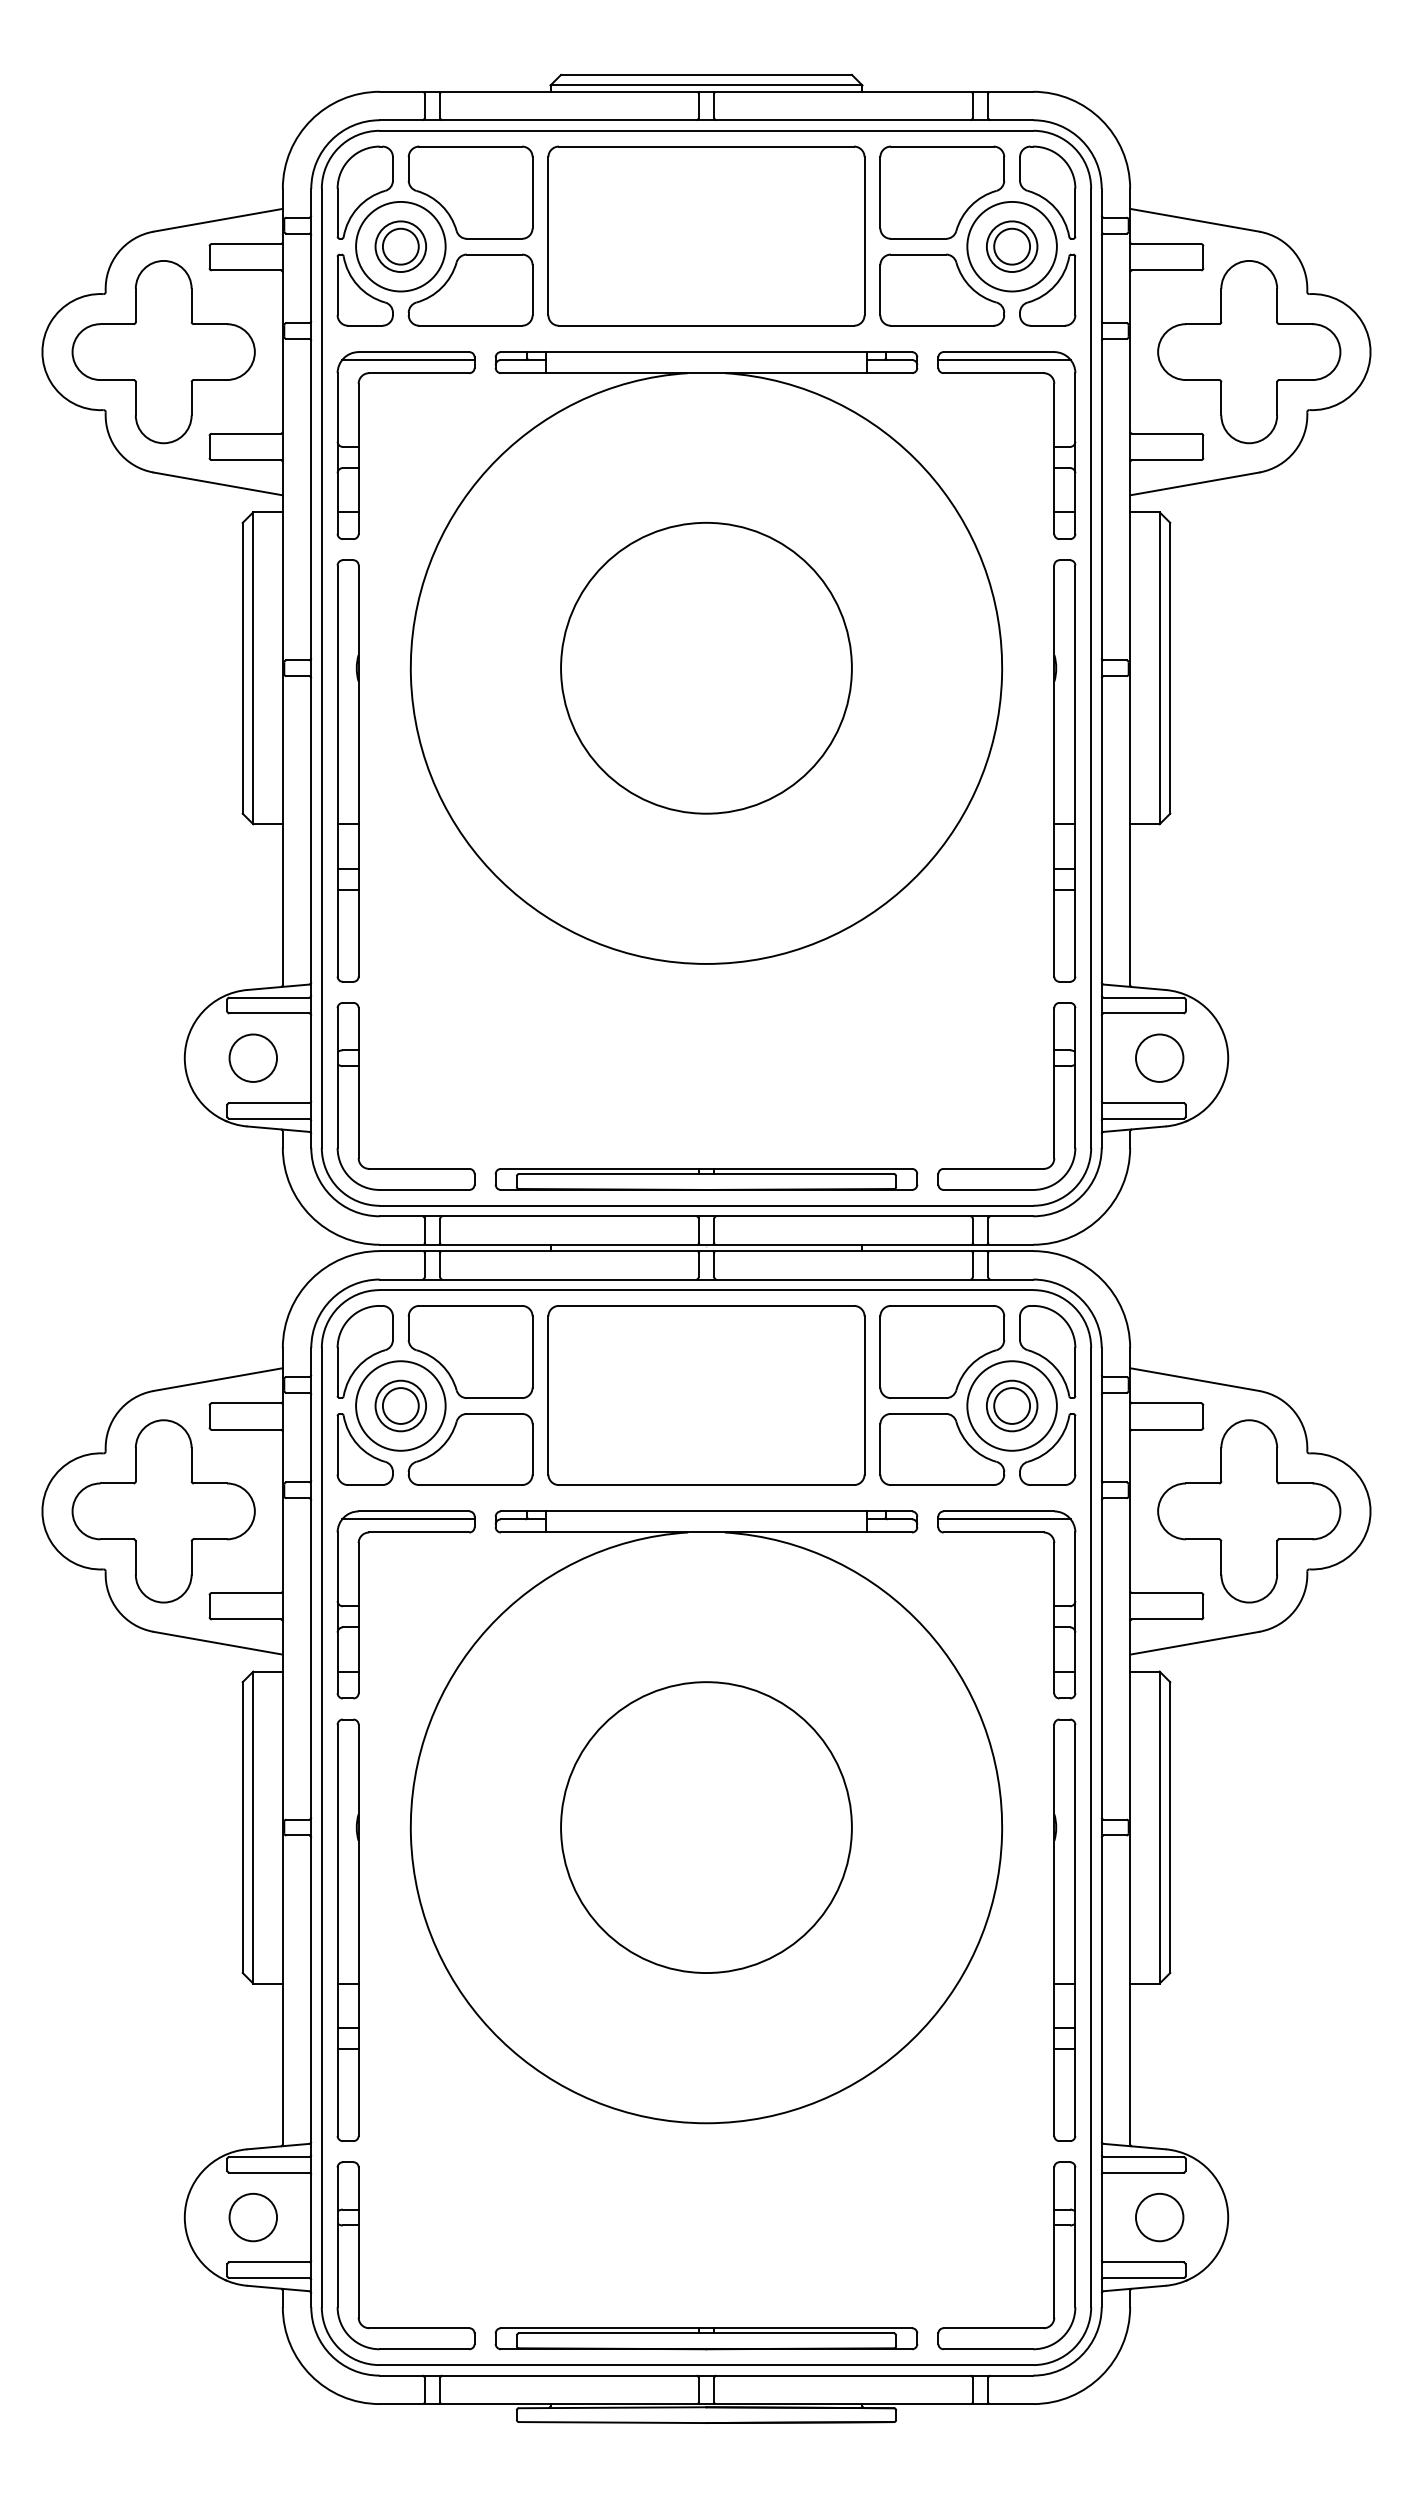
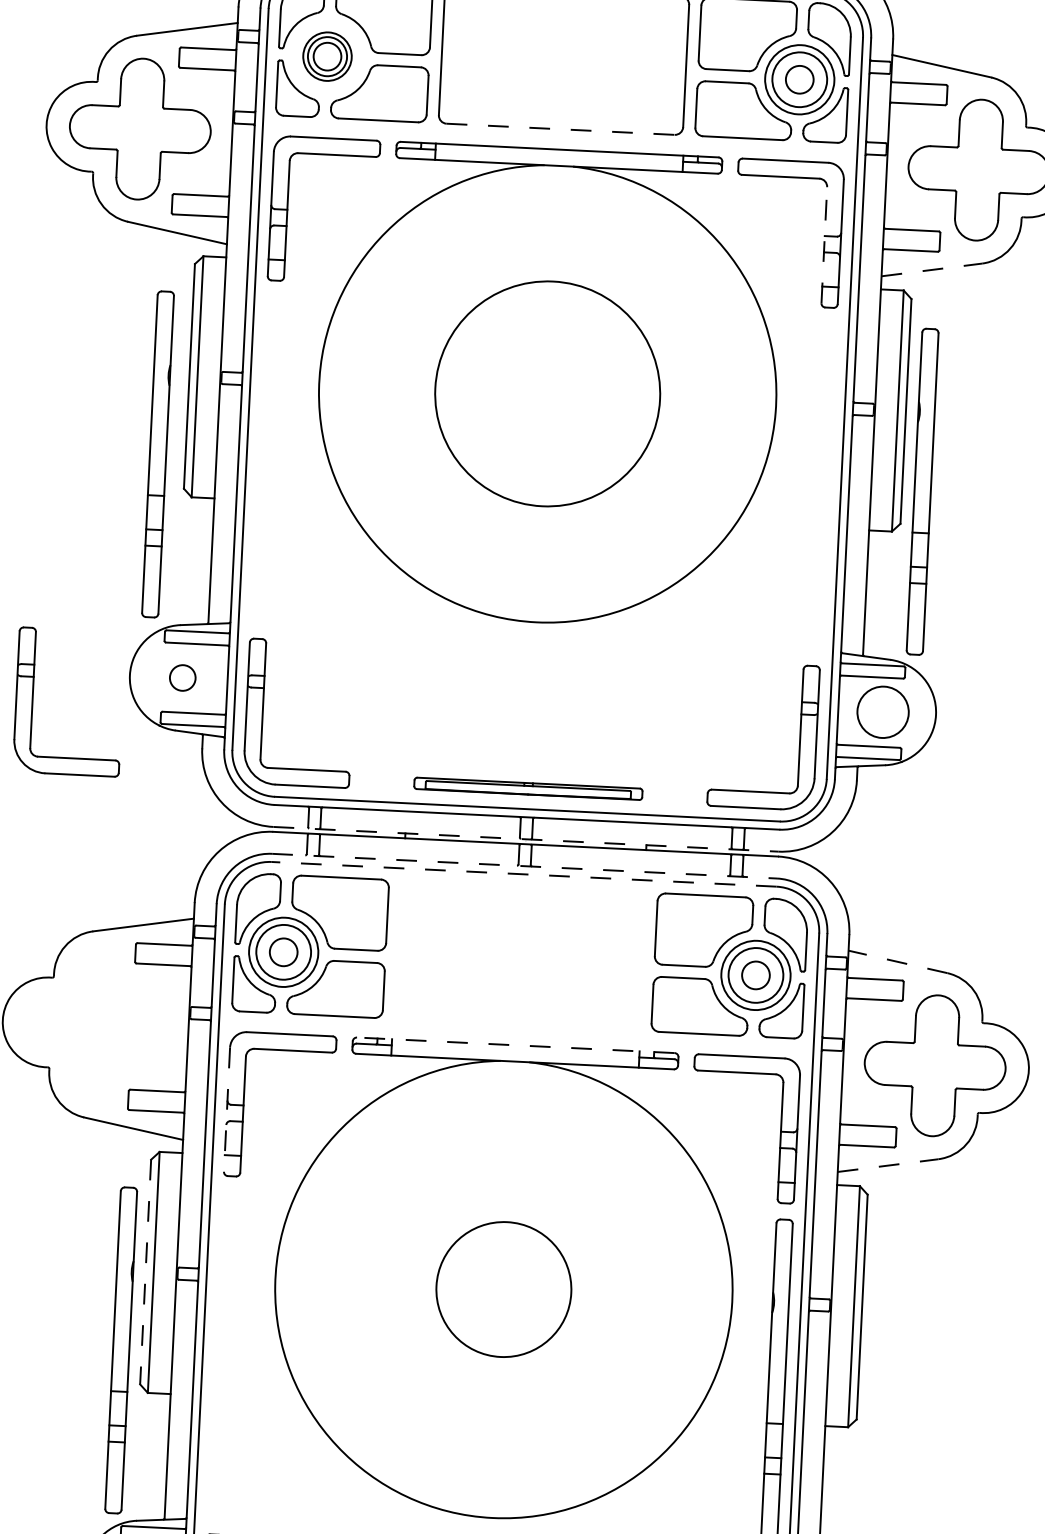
circle: (400, 246) -> (327, 56), size x0.7
circle: (1011, 246) -> (799, 79), size x1.4
line: (706, 325) -> (560, 129), solid -> dashed
line: (408, 360) -> (329, 144), removed
line: (1004, 360) -> (789, 167), removed
line: (1054, 458) -> (824, 245), solid -> dashed
line: (1194, 483) -> (931, 269), solid -> dashed
part: (347, 770) -> (157, 454), moved
part: (1064, 770) -> (922, 491), moved
circle: (252, 1057) -> (182, 677), size x0.7
circle: (1159, 1057) -> (882, 711), size x1.4
part: (61, 1096) -> (33, 700), added
part: (706, 1179) -> (528, 788), size x0.7
line: (706, 1244) -> (525, 839), solid -> dashed
line: (706, 1279) -> (524, 866), solid -> dashed
line: (706, 1290) -> (524, 874), solid -> dashed
line: (1194, 1379) -> (897, 961), solid -> dashed
part: (706, 1395) -> (520, 955), removed
circle: (400, 1405) -> (283, 951), size x1.4
circle: (1011, 1405) -> (755, 975), size x1.4
part: (163, 1511) -> (96, 1024), removed
line: (706, 1511) -> (515, 1045), solid -> dashed
line: (408, 1519) -> (285, 1040), removed
line: (1004, 1519) -> (745, 1062), removed
line: (337, 1613) -> (226, 1110), solid -> dashed
line: (1194, 1643) -> (887, 1165), solid -> dashed
circle: (706, 1827) -> (503, 1289), size x0.6
line: (242, 1828) -> (145, 1272), solid -> dashed
part: (347, 1929) -> (120, 1349), moved

